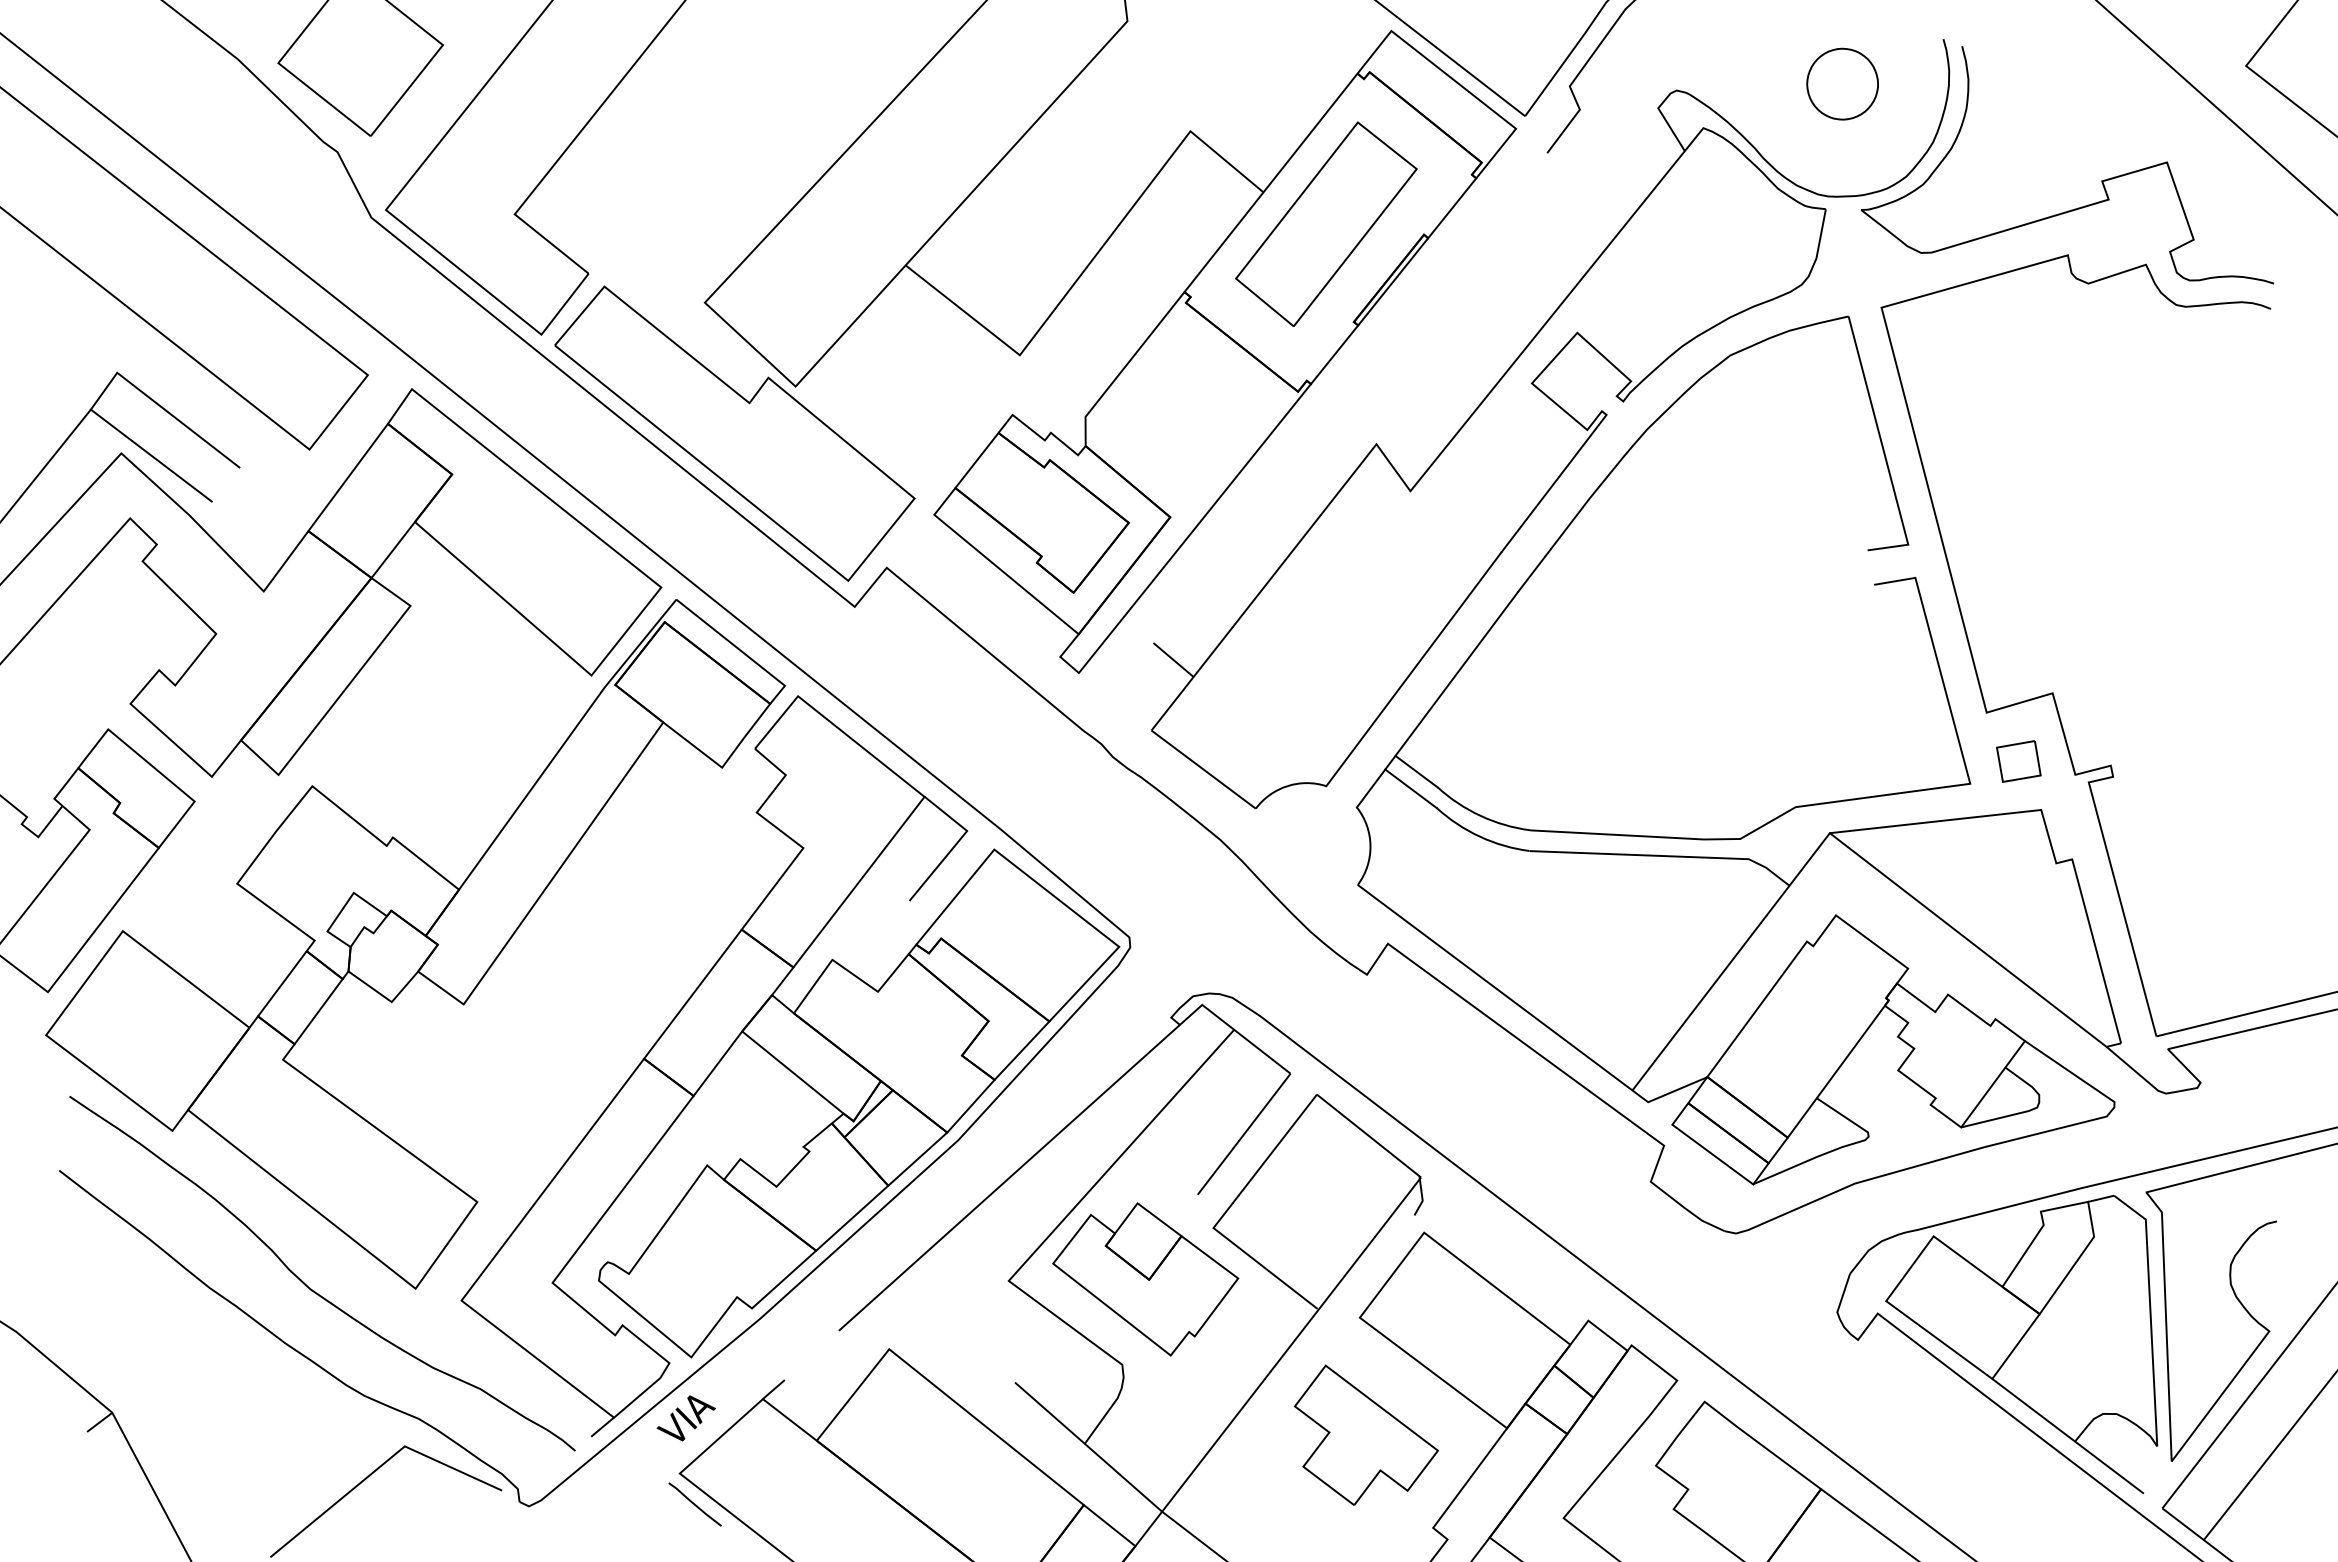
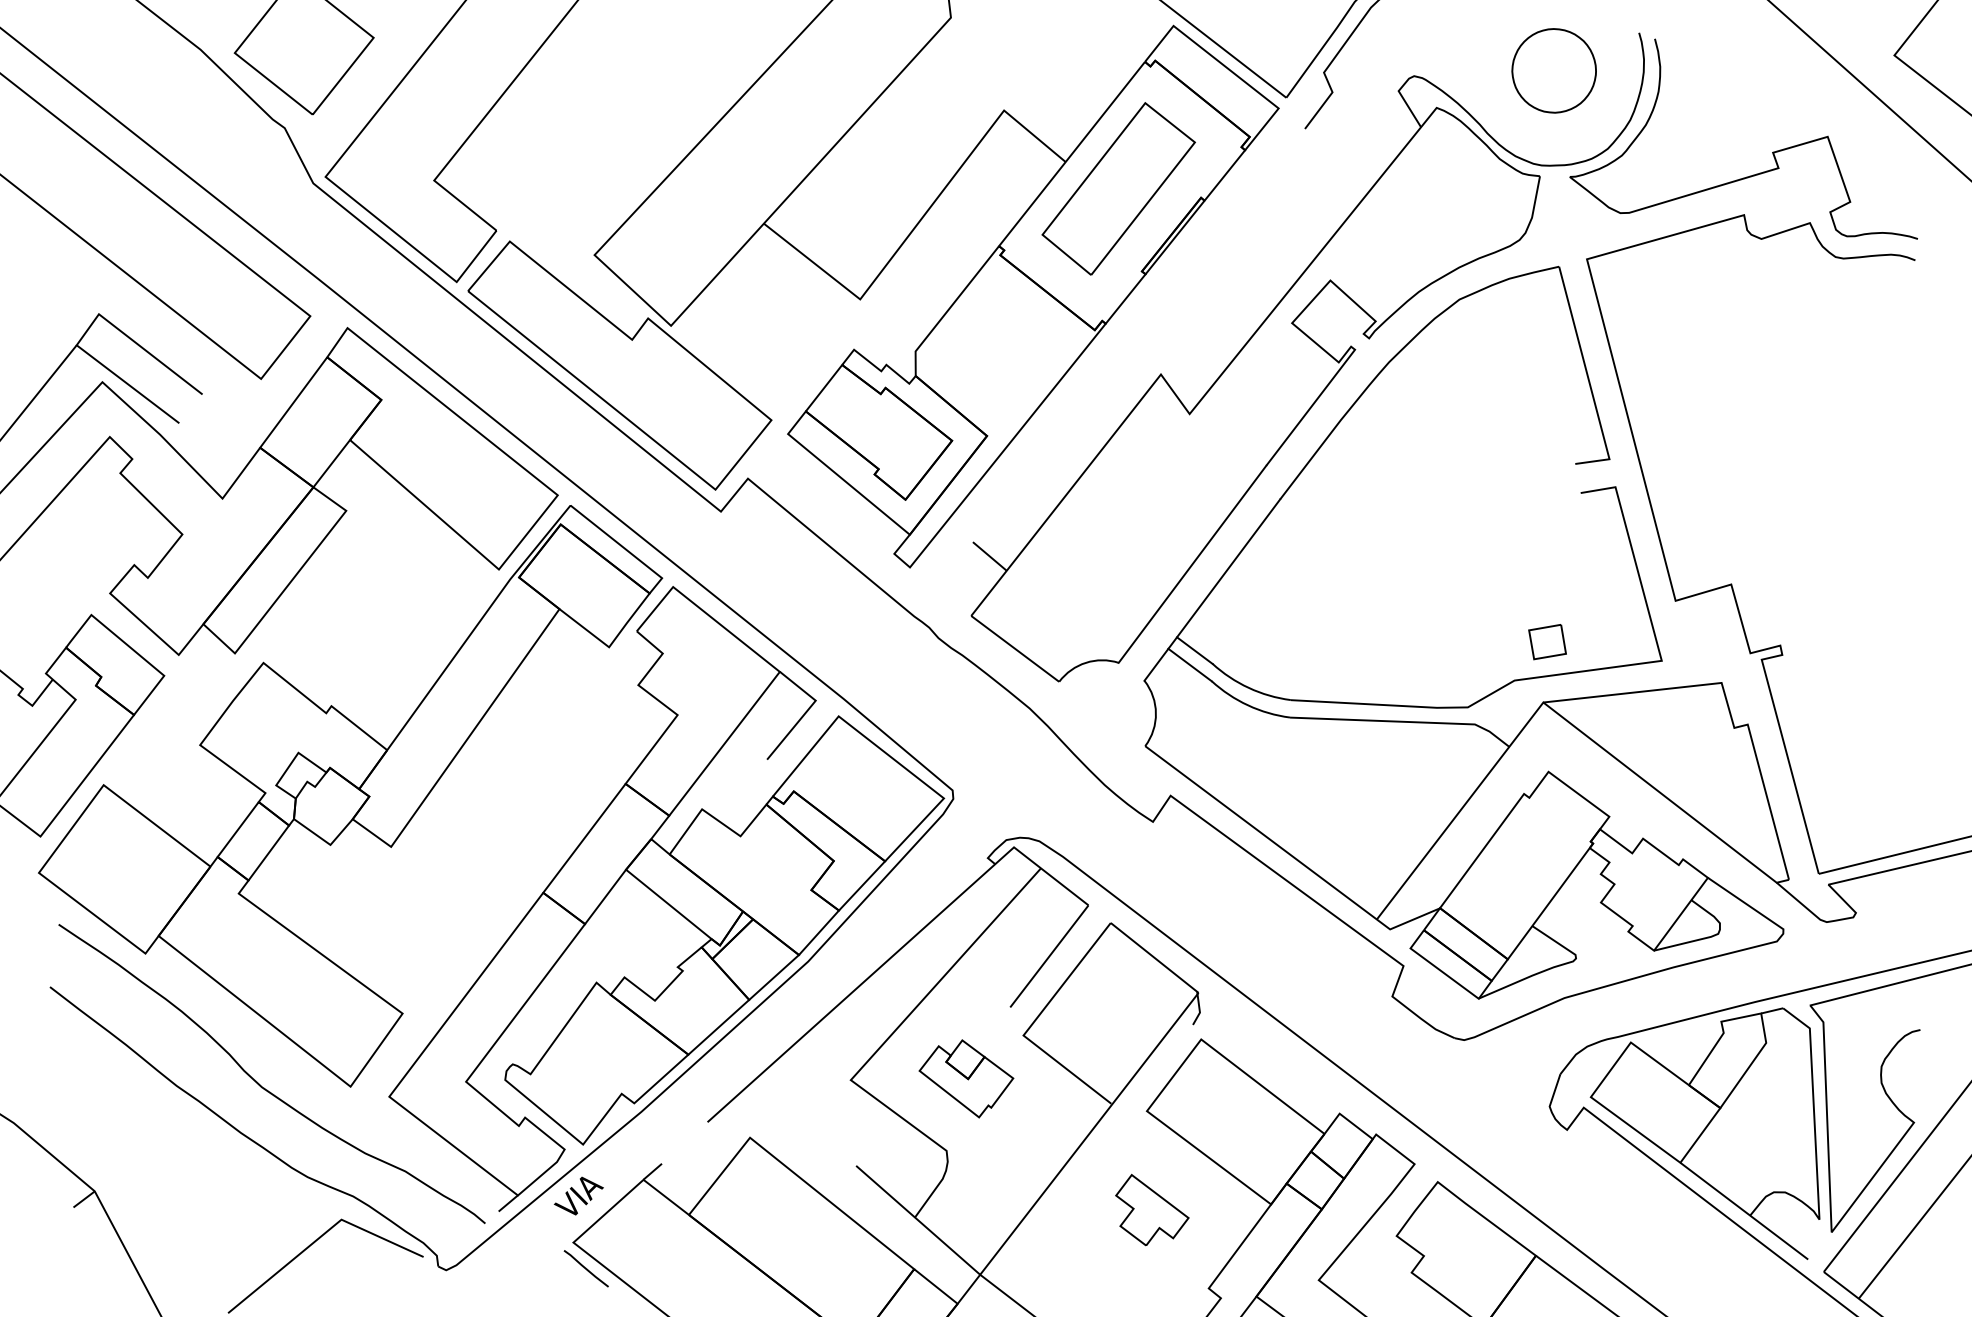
part: (1842, 83) -> (1554, 70), size x1.4
part: (2018, 761) -> (1547, 642), moved
part: (1145, 1279) -> (966, 1078), size x0.6
part: (1365, 1434) -> (1151, 1209), size x0.6

